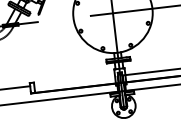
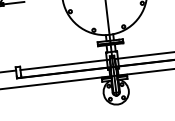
line: (76, 80) -> (65, 64), added

